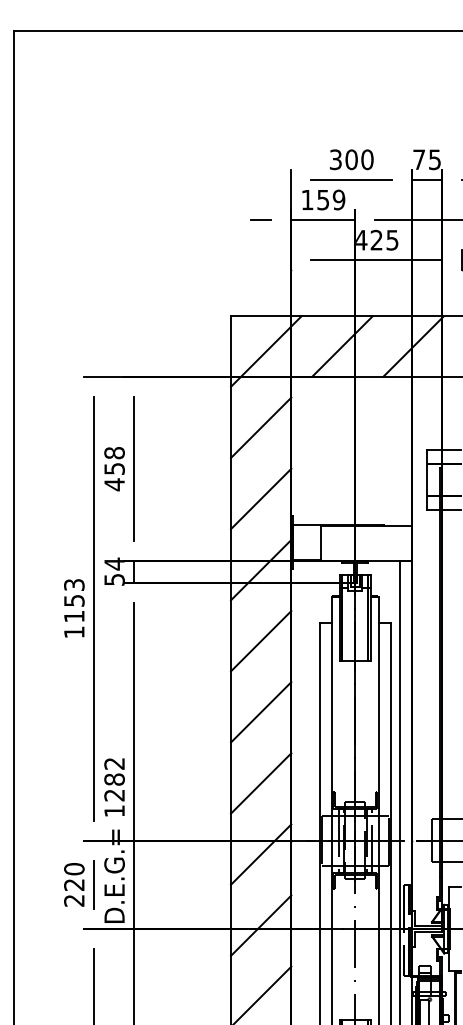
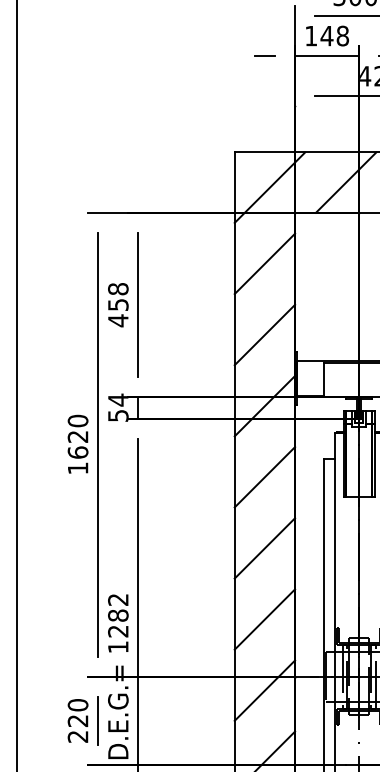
text: (330, 199) -> (334, 35), 159 -> 148
text: (74, 600) -> (78, 436), 1153 -> 1620

